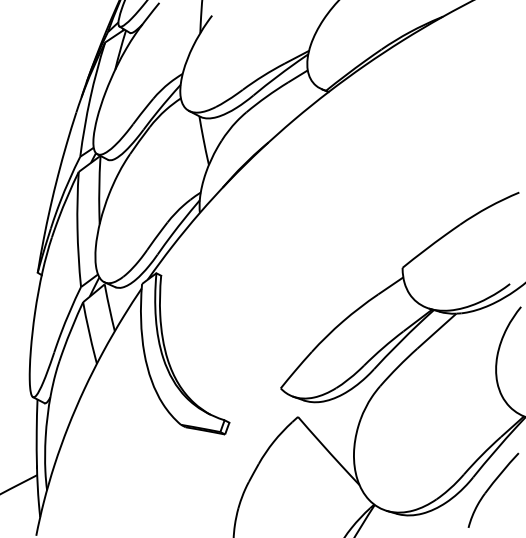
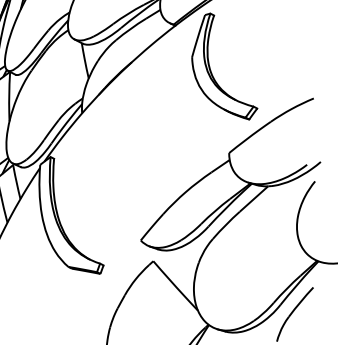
part: (377, 153) -> (210, 70), added

